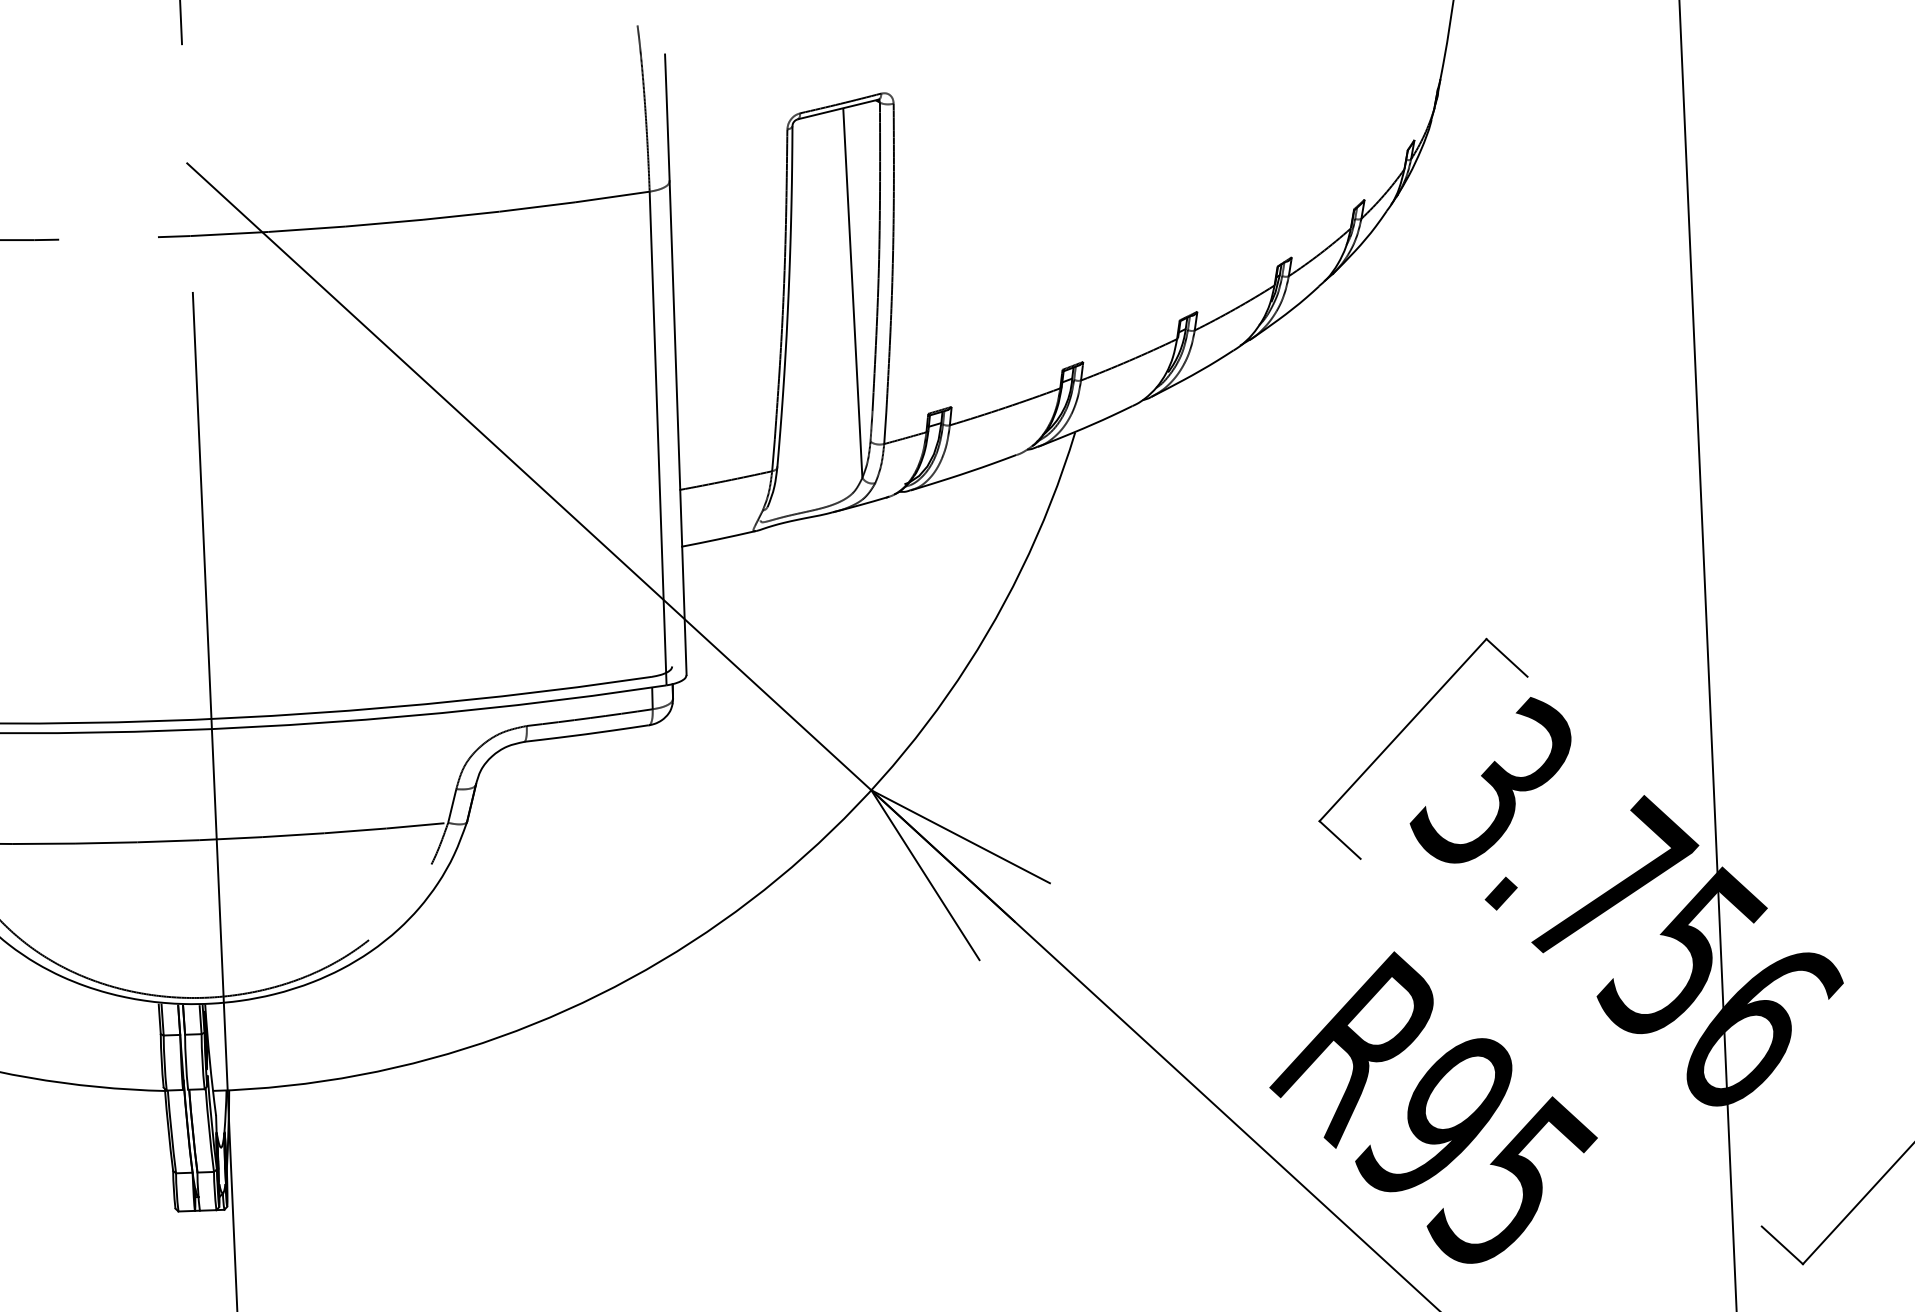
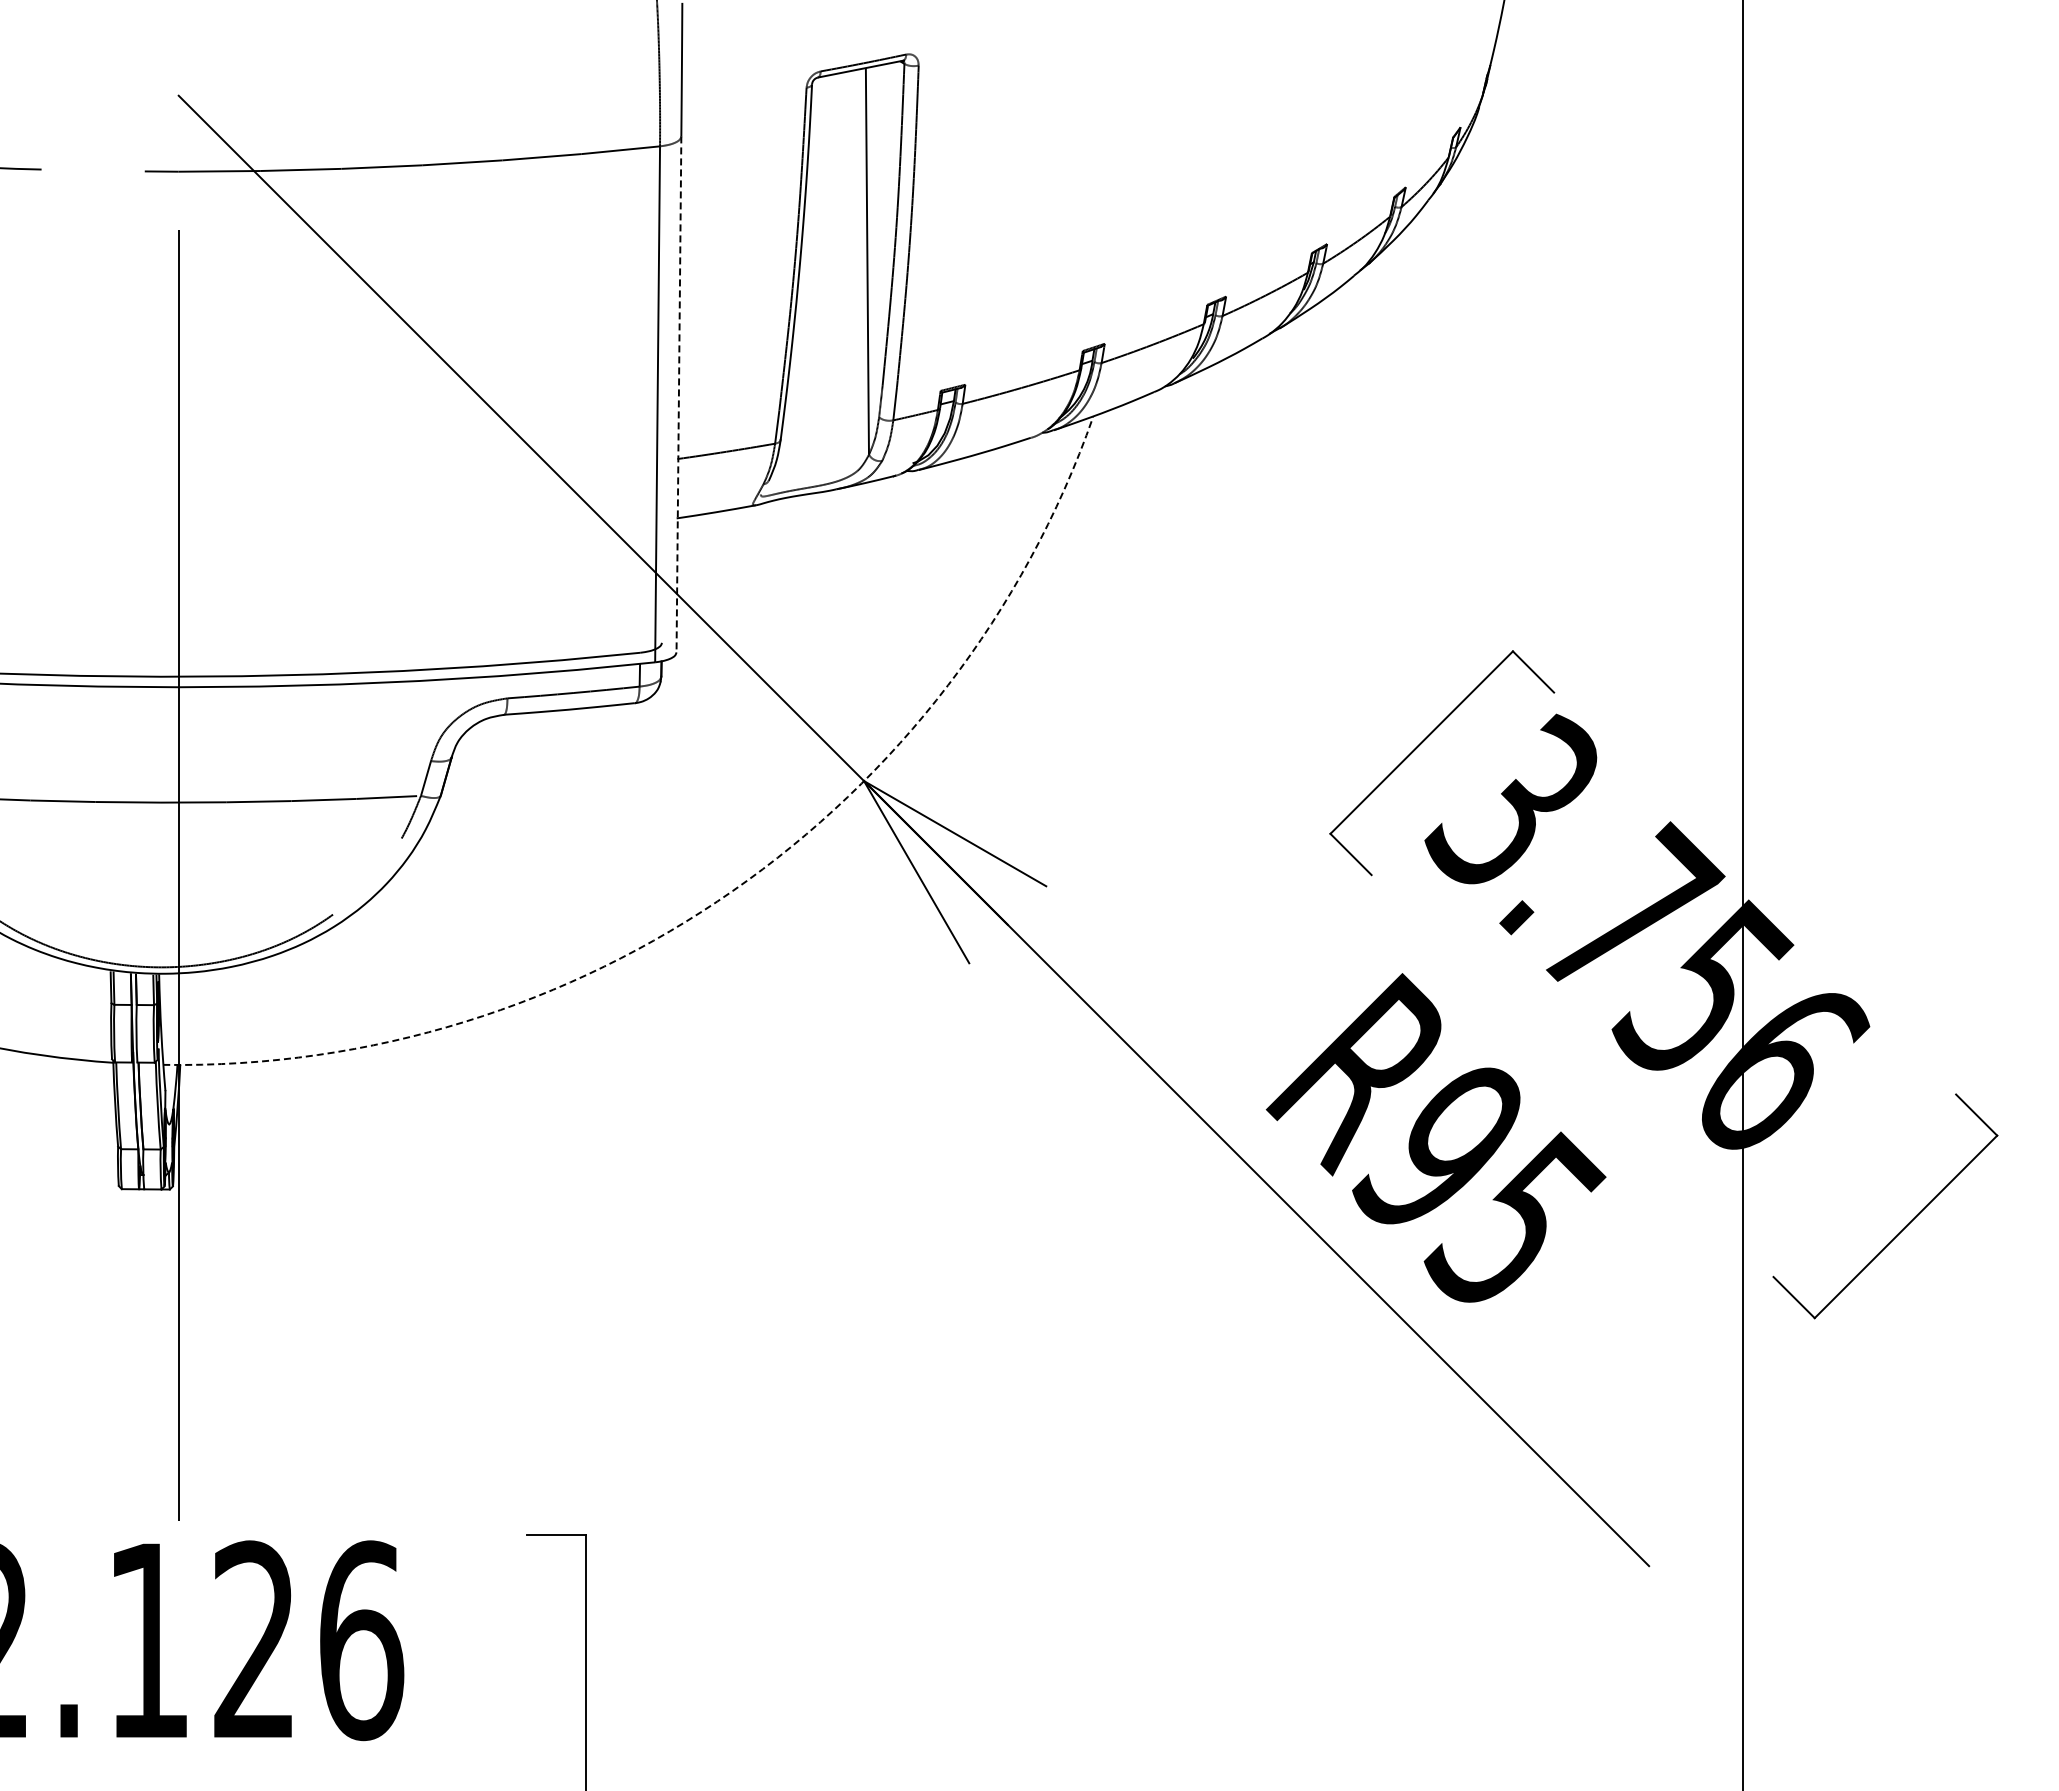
line: (677, 428) -> (678, 394), solid -> dashed
arc: (750, 901) -> (732, 891), solid -> dashed

